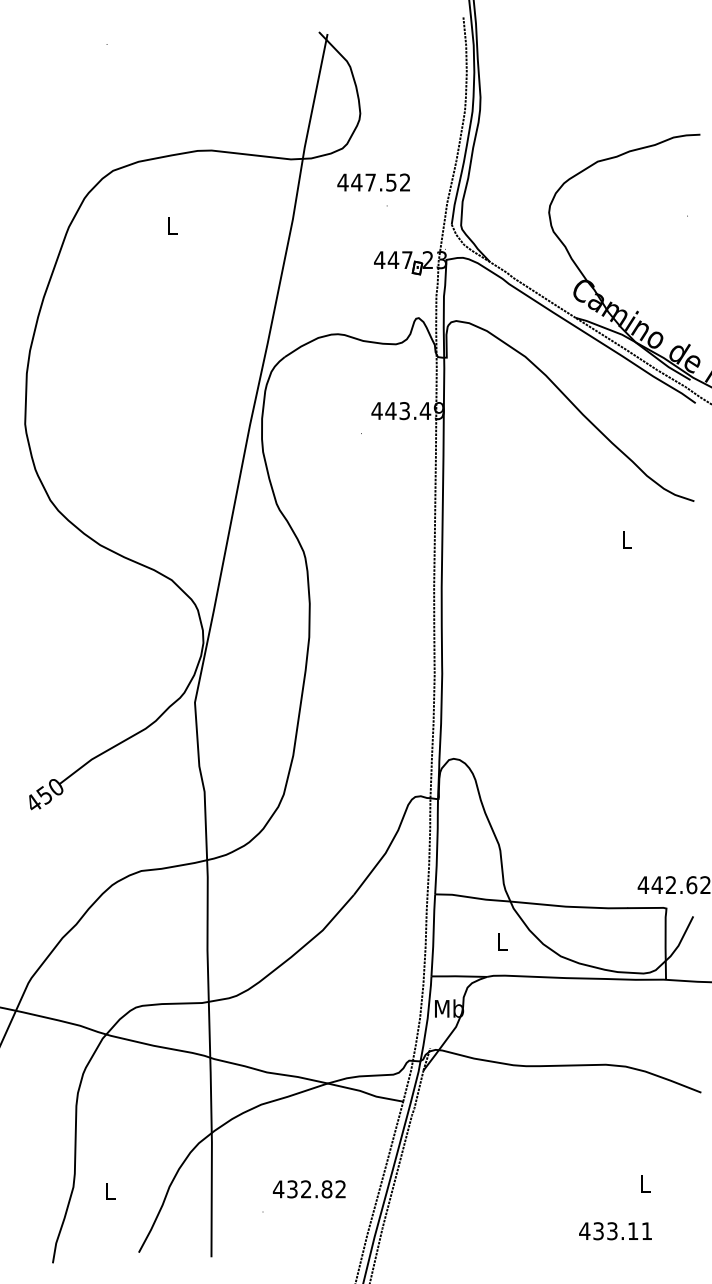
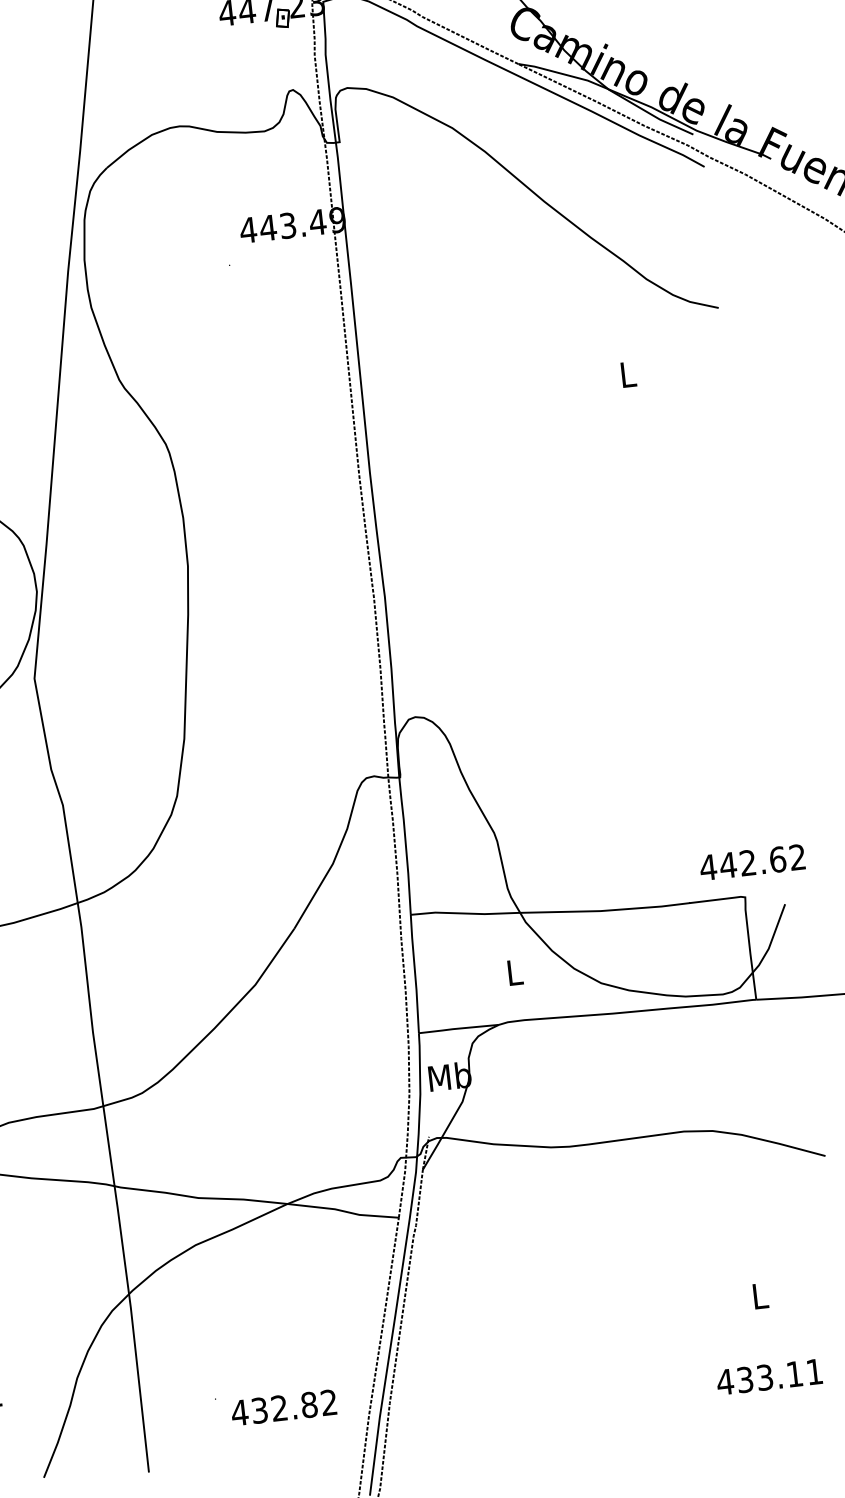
text: (308, 1189) -> (282, 1408), moved
text: (615, 1231) -> (769, 1377), moved

